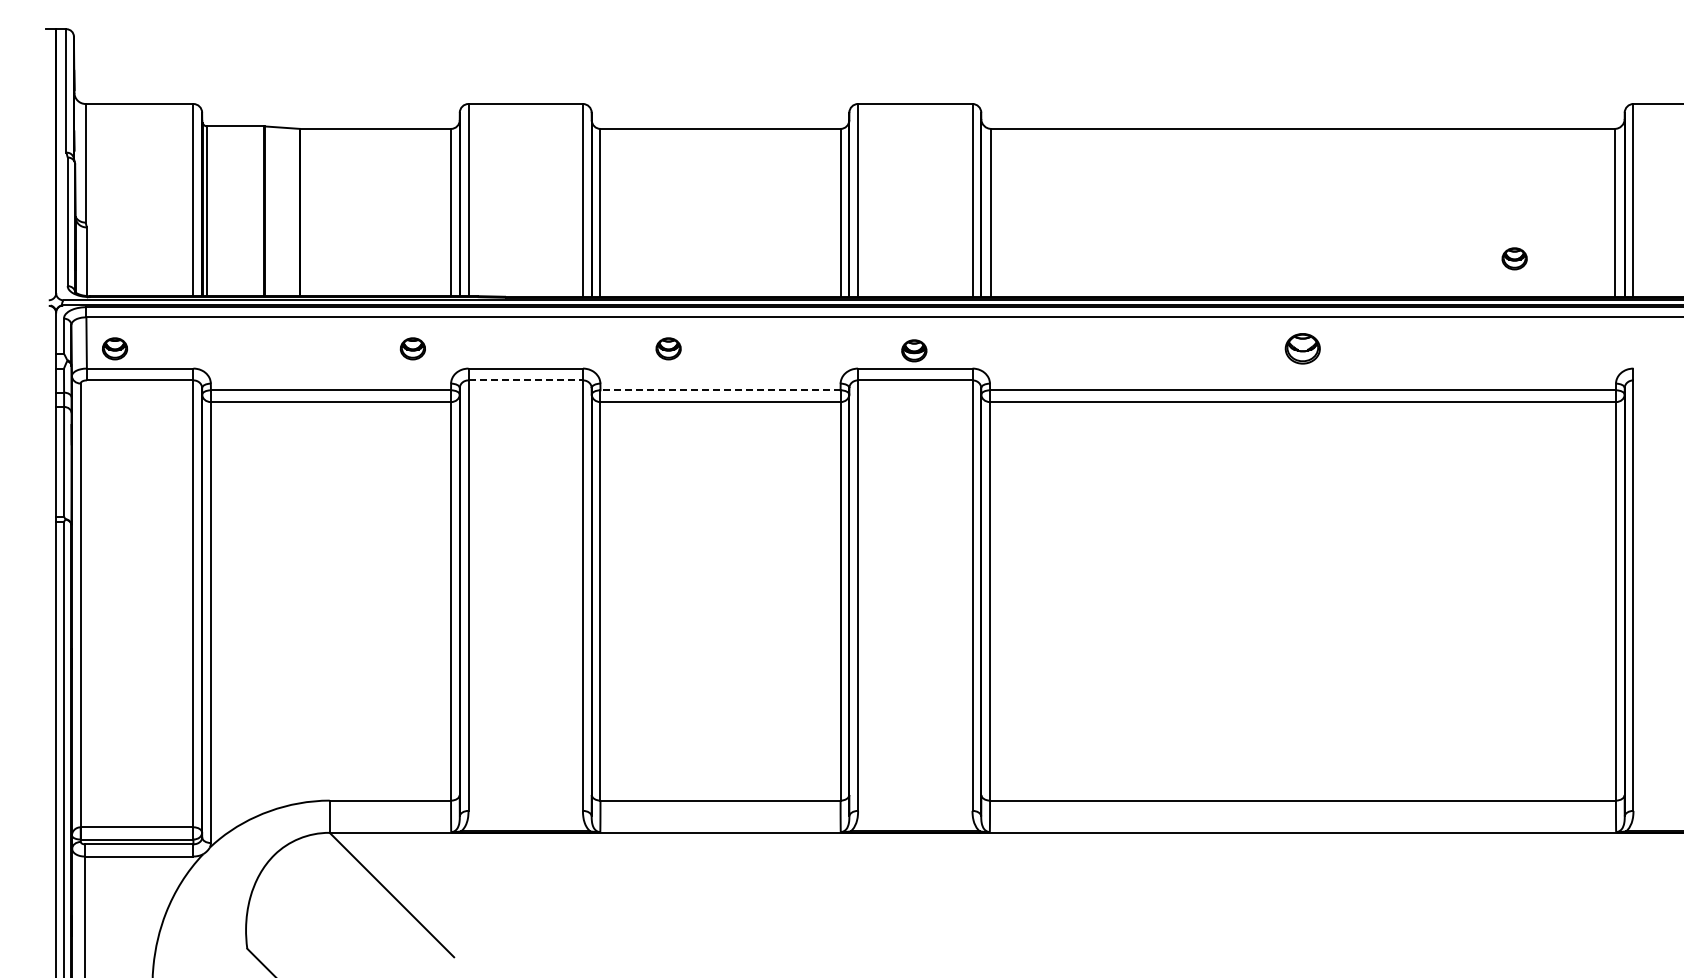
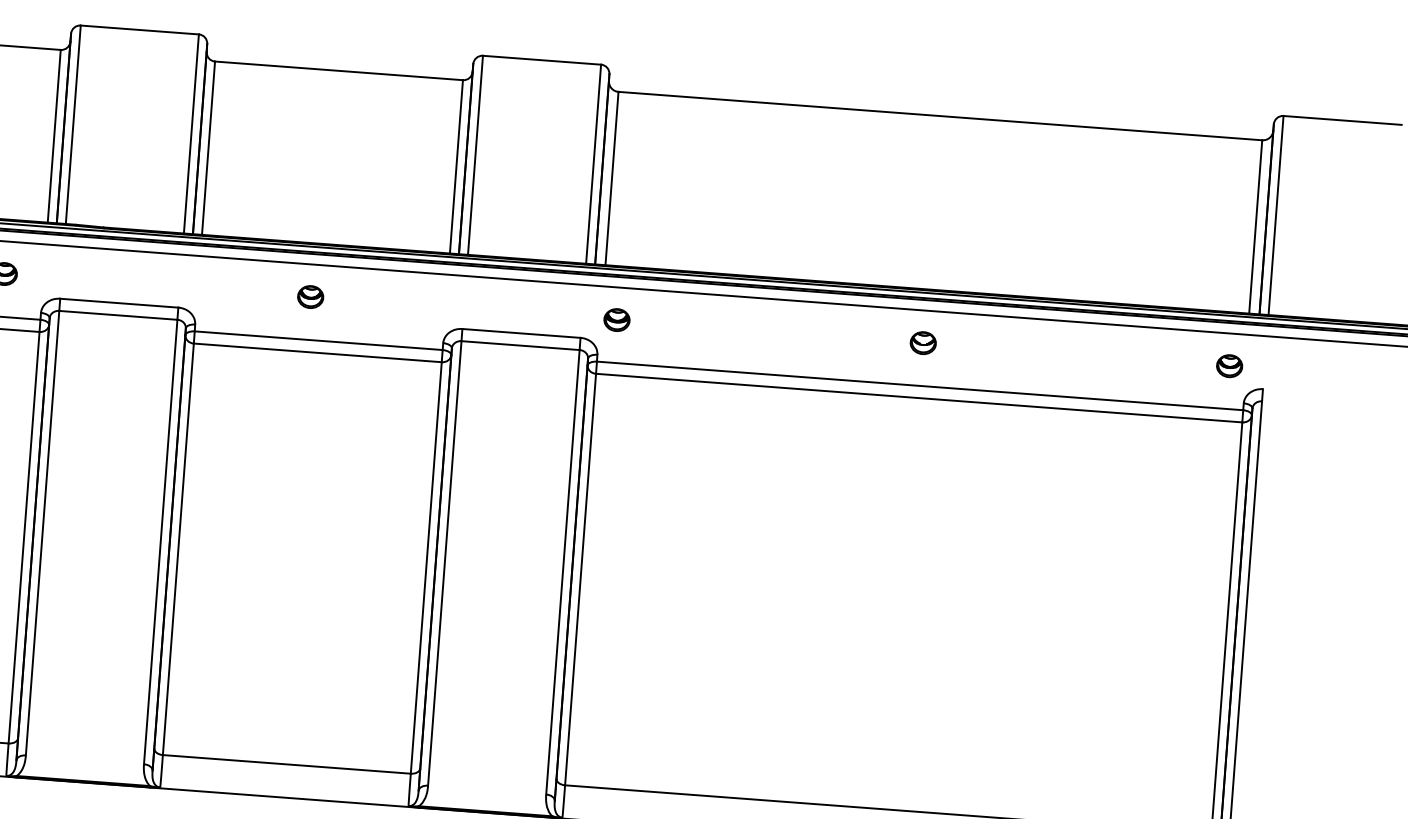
part: (1514, 258) -> (1229, 365), moved
part: (668, 348) -> (310, 296), moved
part: (1303, 348) -> (923, 342), size x0.71
part: (914, 350) -> (617, 319), moved
line: (526, 380) -> (119, 315), dashed -> solid
line: (720, 390) -> (318, 340), dashed -> solid

